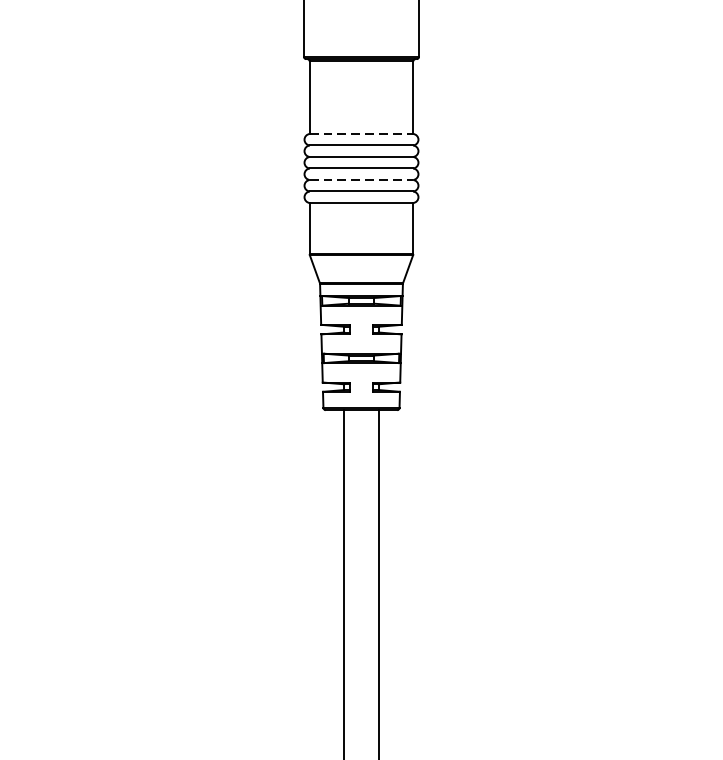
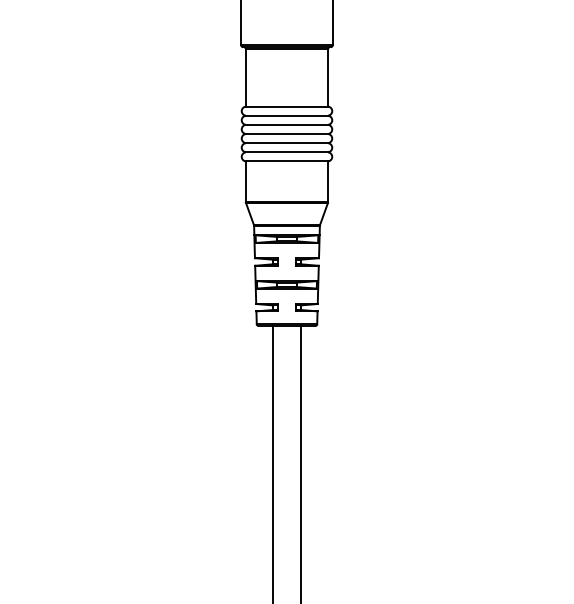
line: (362, 133) -> (287, 106), dashed -> solid
line: (362, 180) -> (287, 143), dashed -> solid

